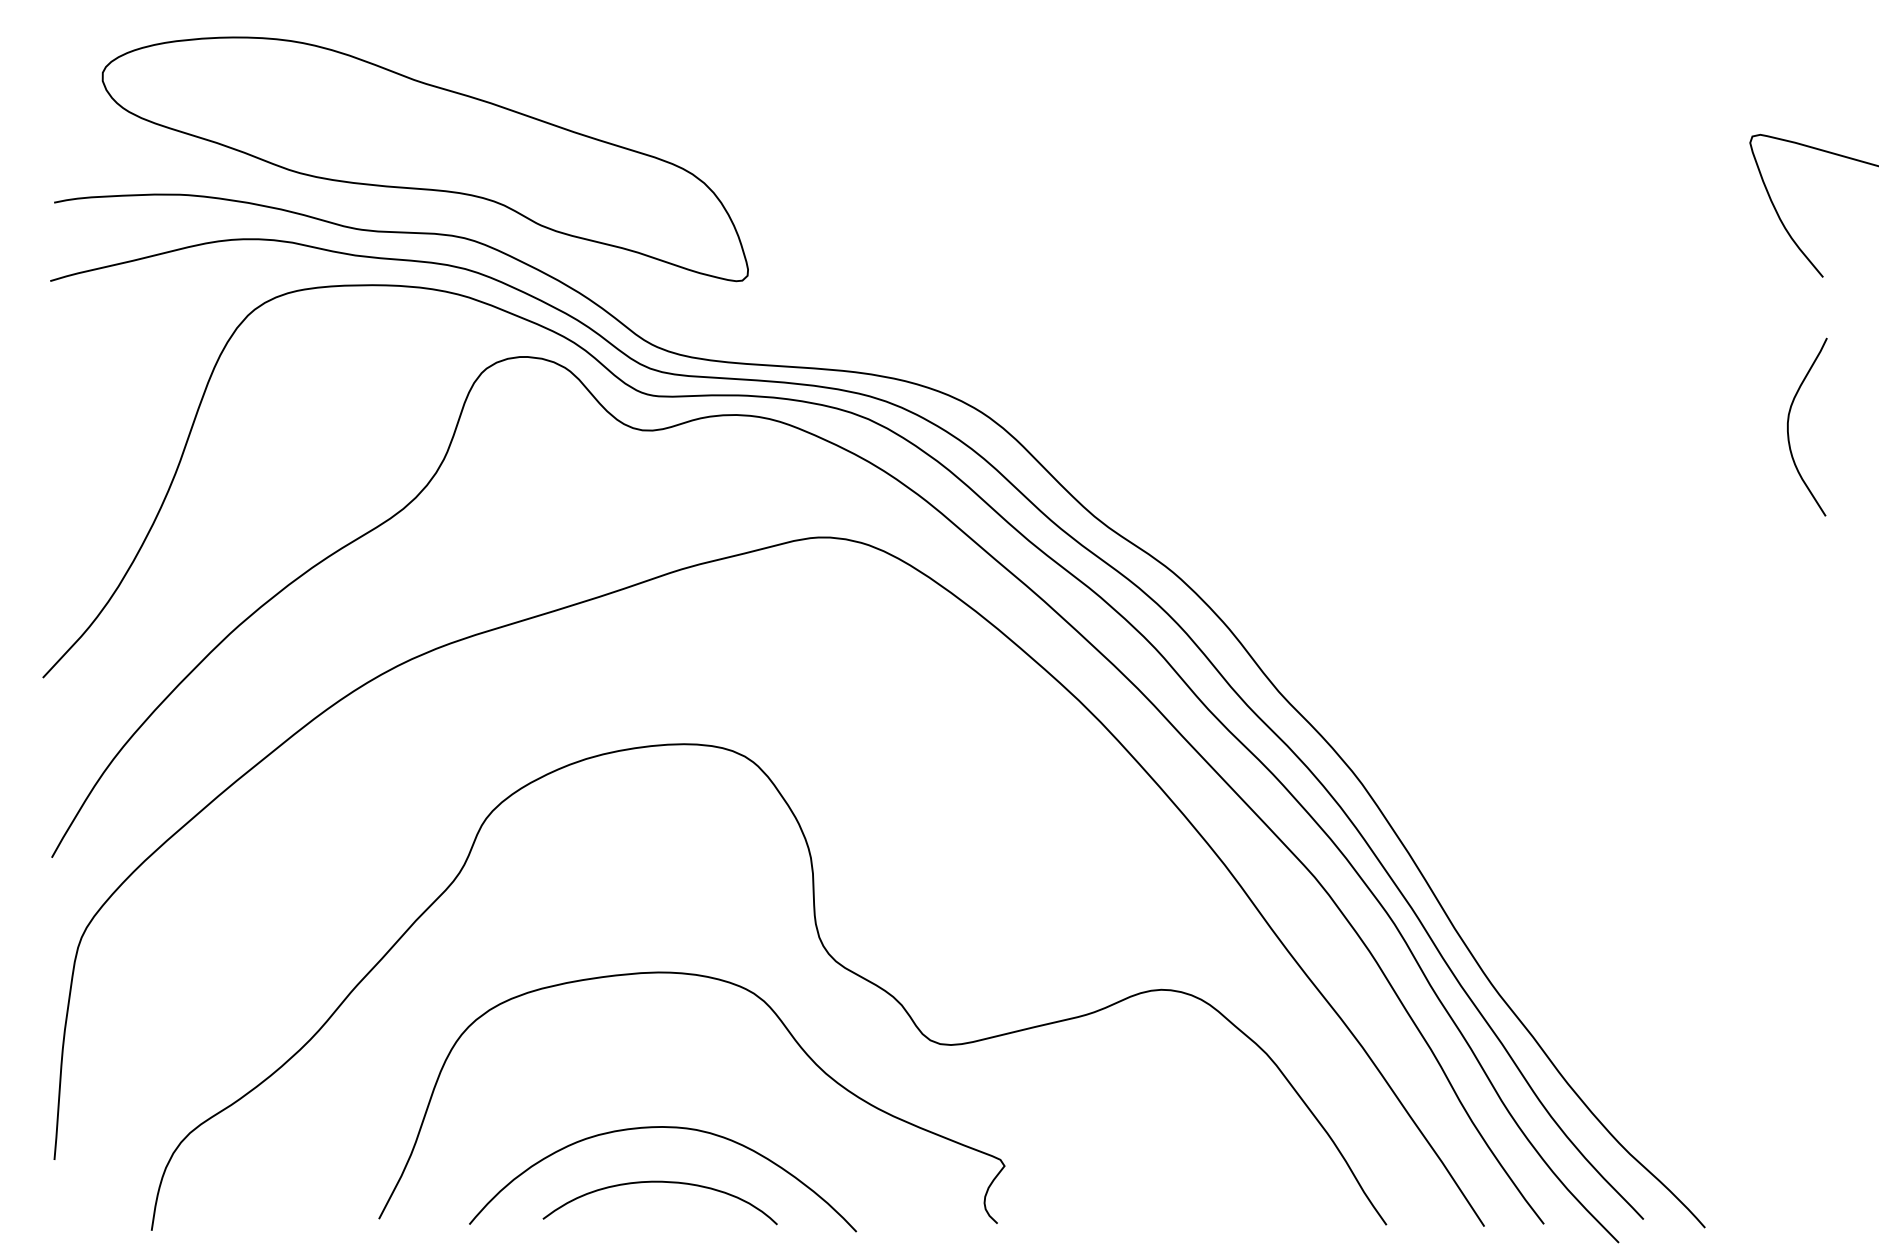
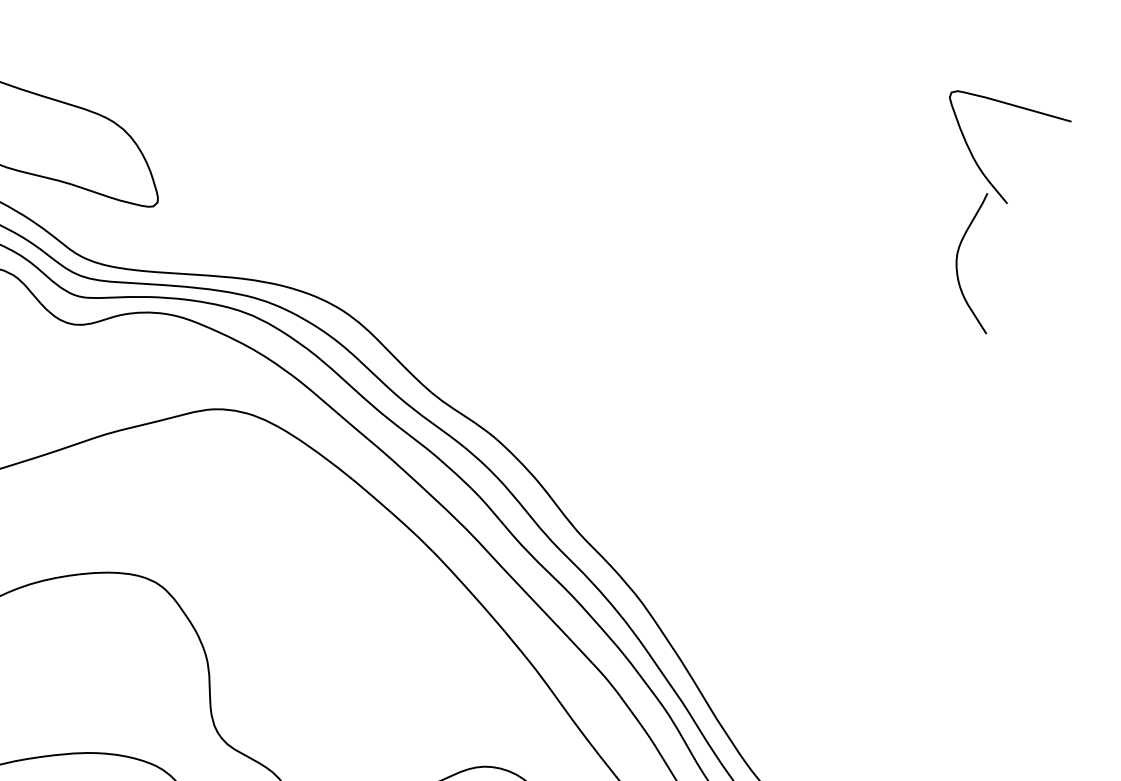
curve: (1788, 426) -> (957, 263), moved

